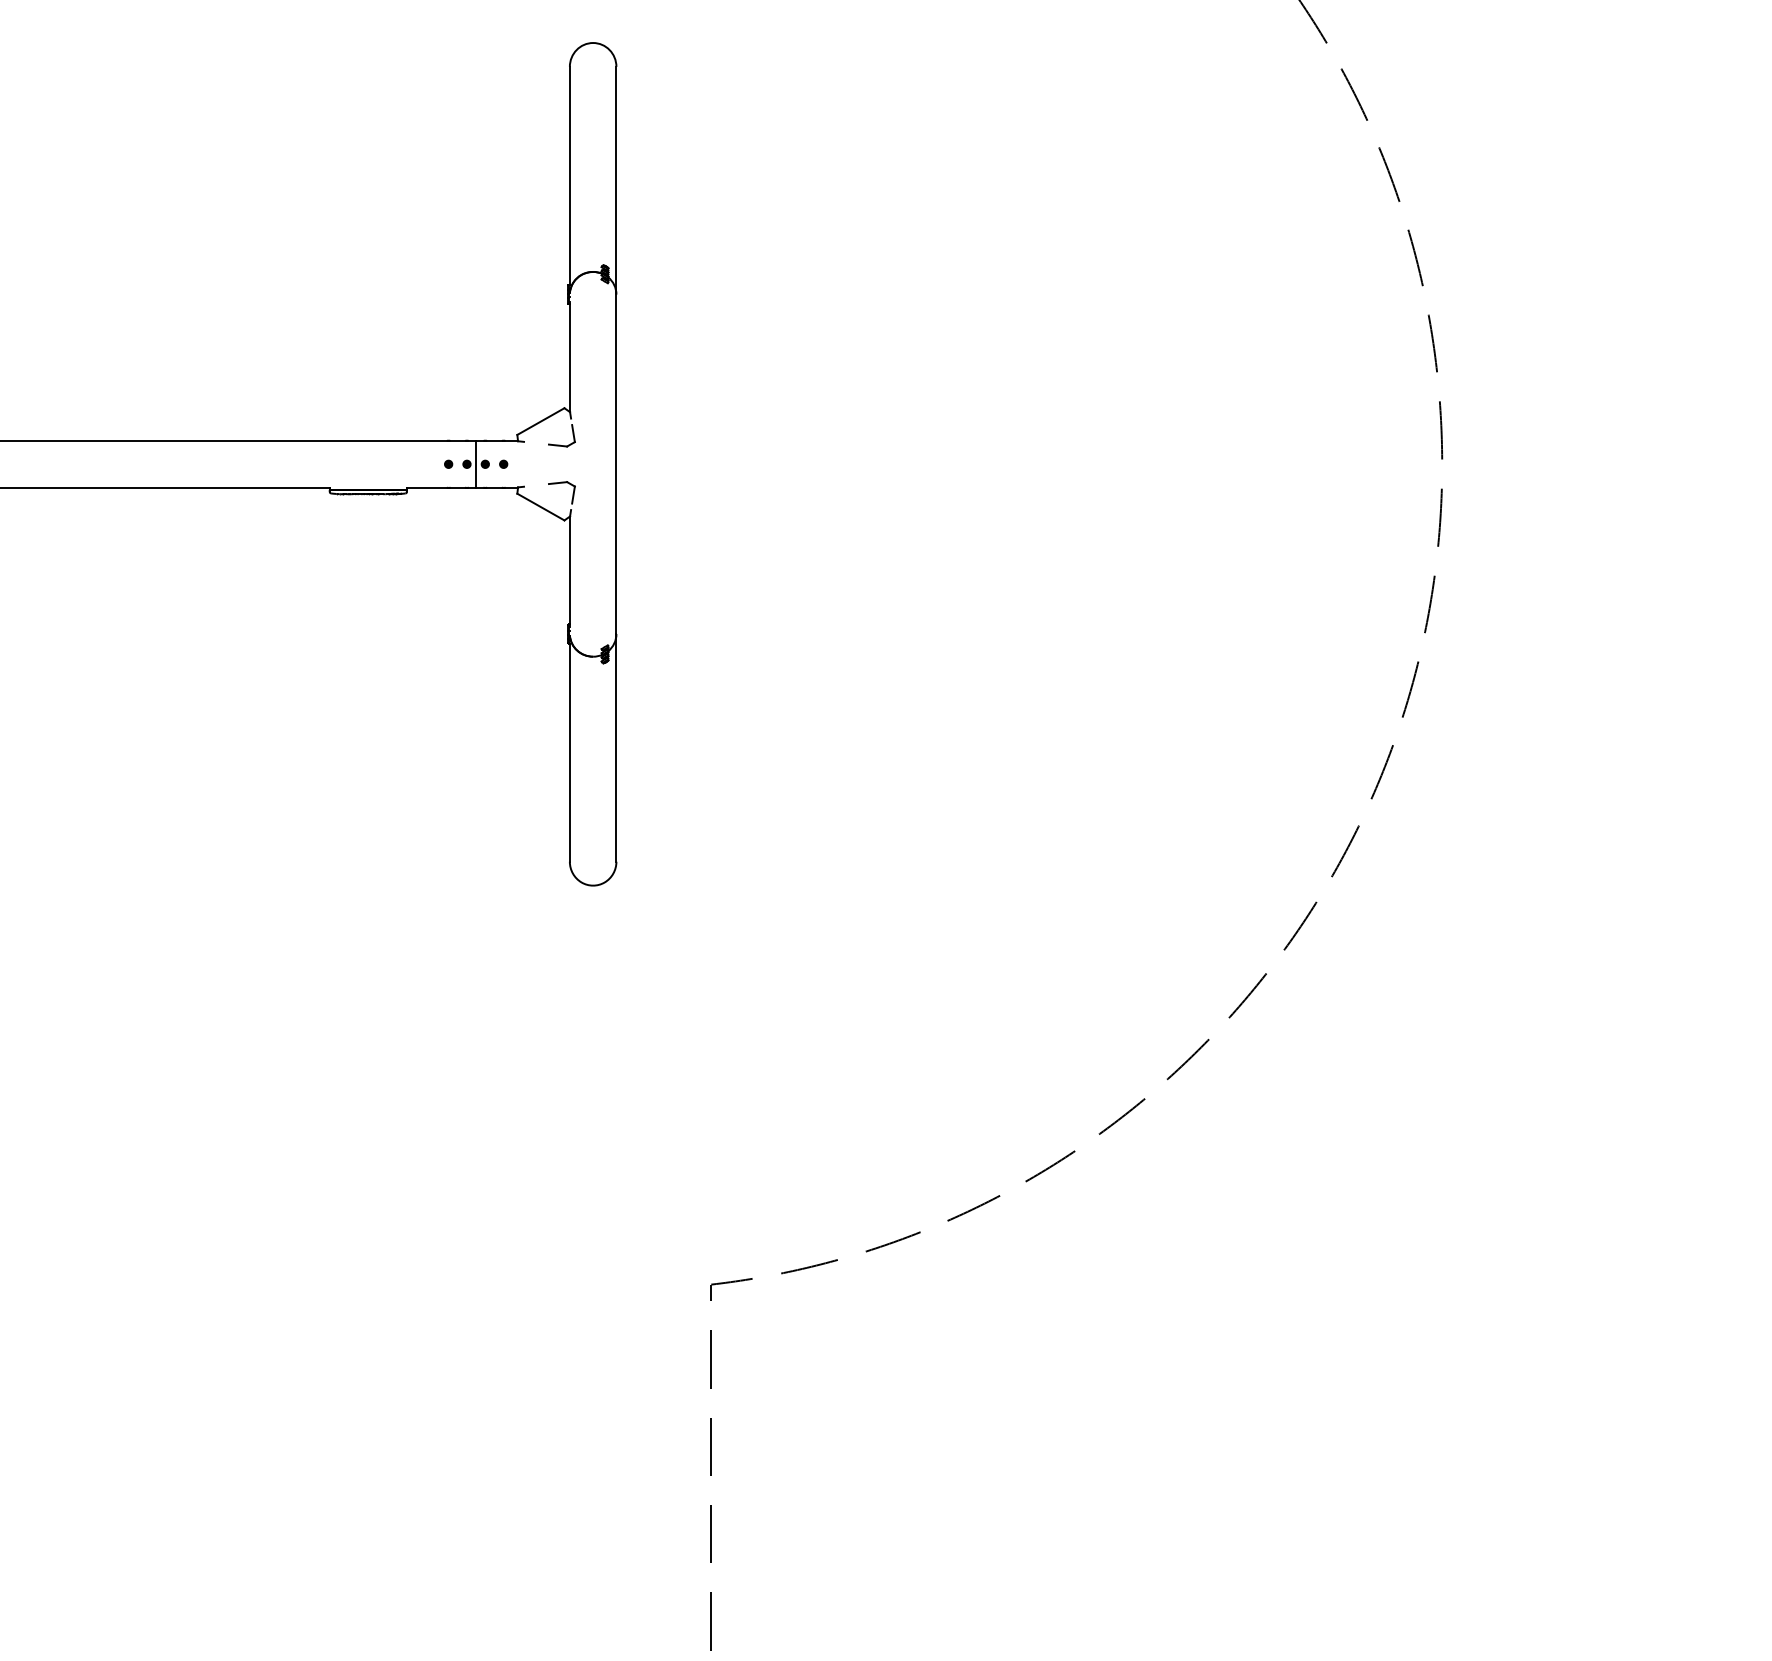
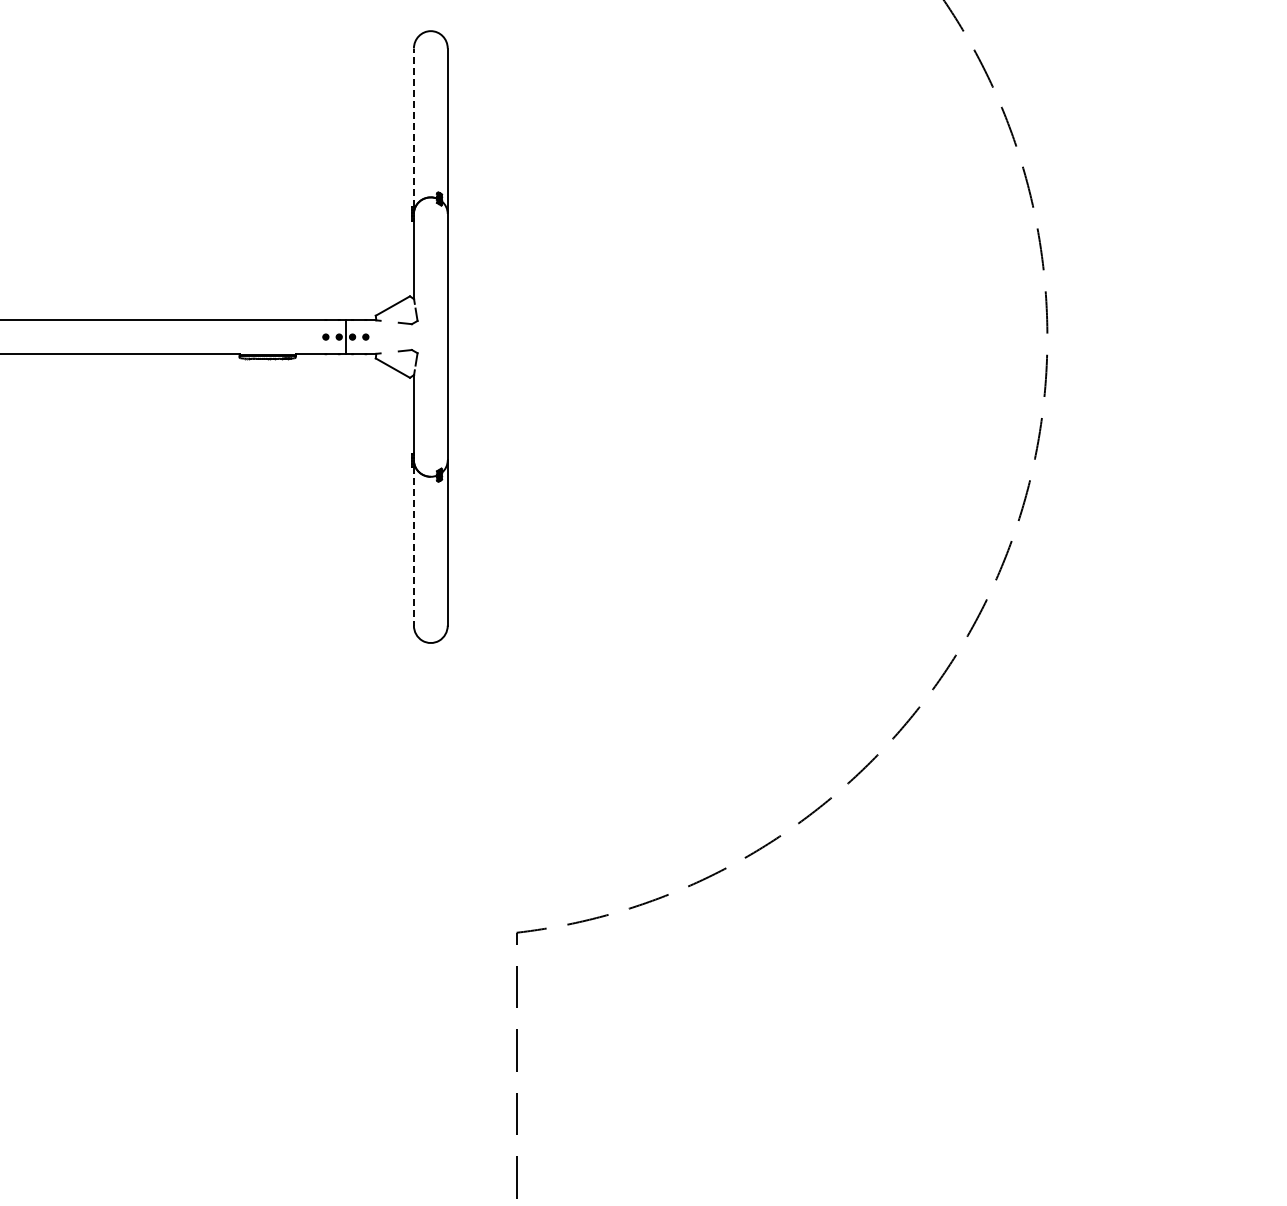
line: (569, 175) -> (413, 127), solid -> dashed
line: (569, 754) -> (413, 547), solid -> dashed

